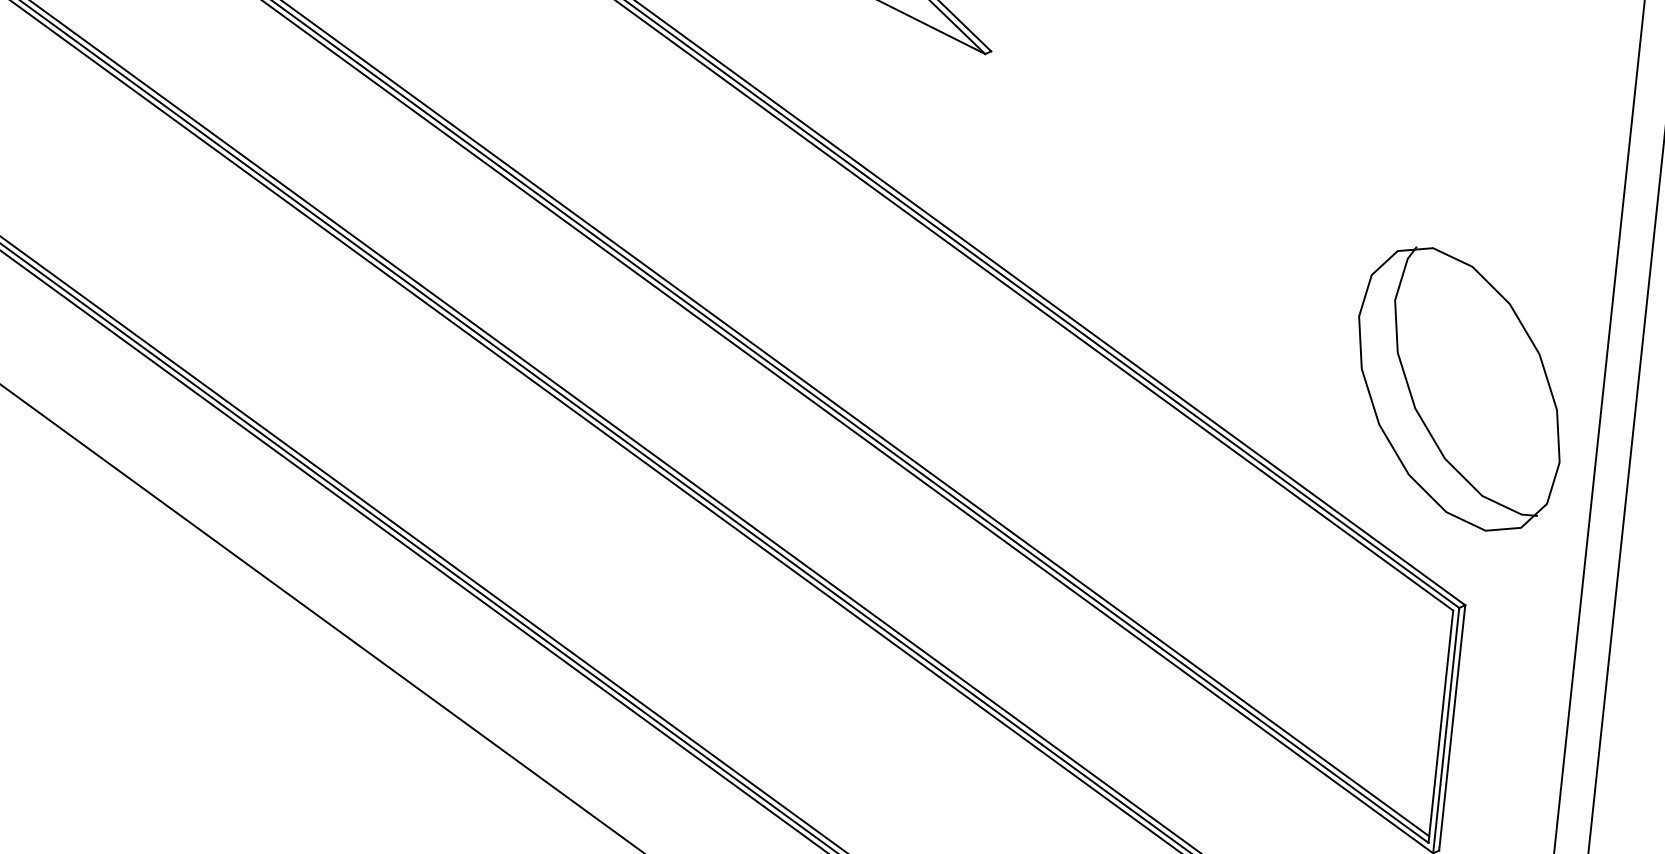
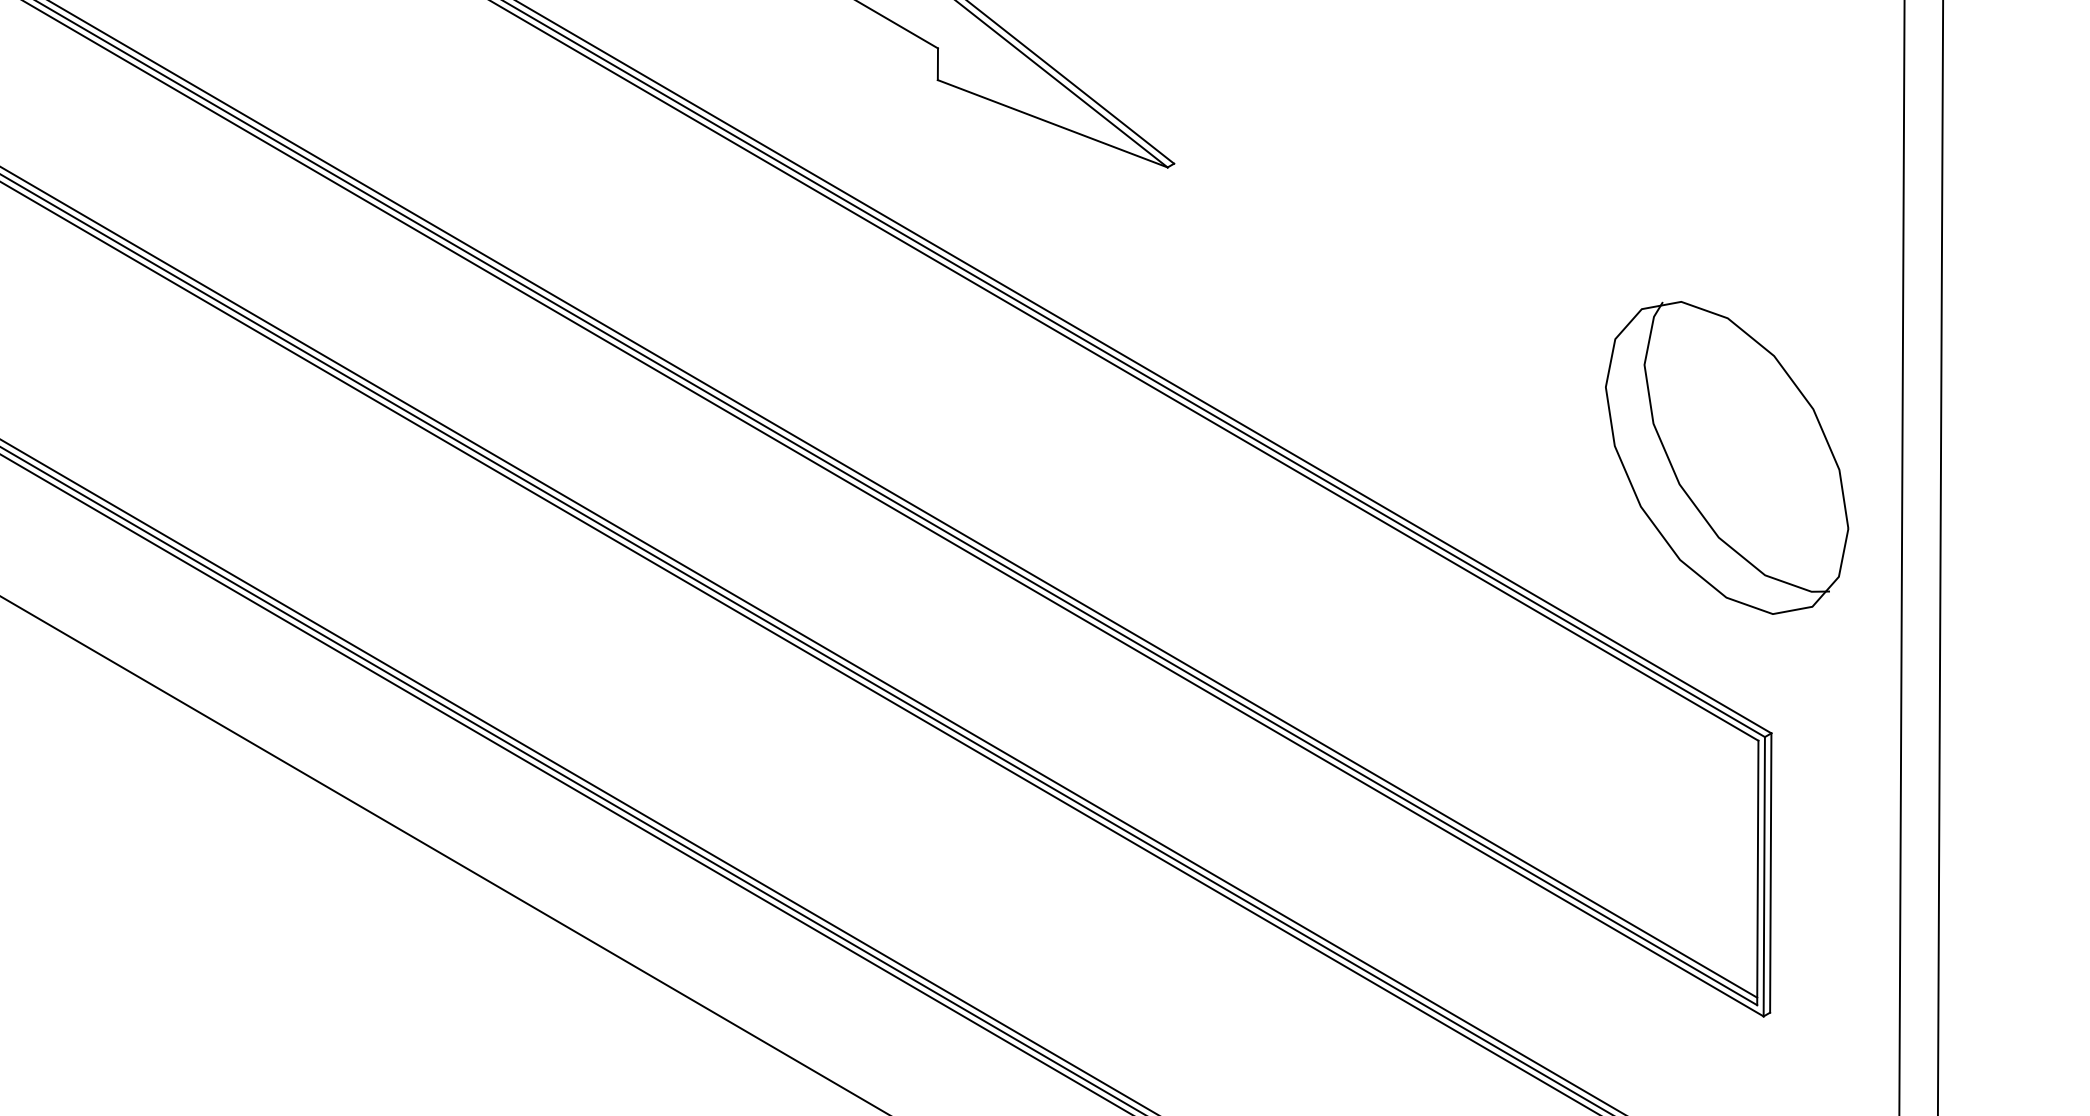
part: (1459, 389) -> (1727, 457), moved

